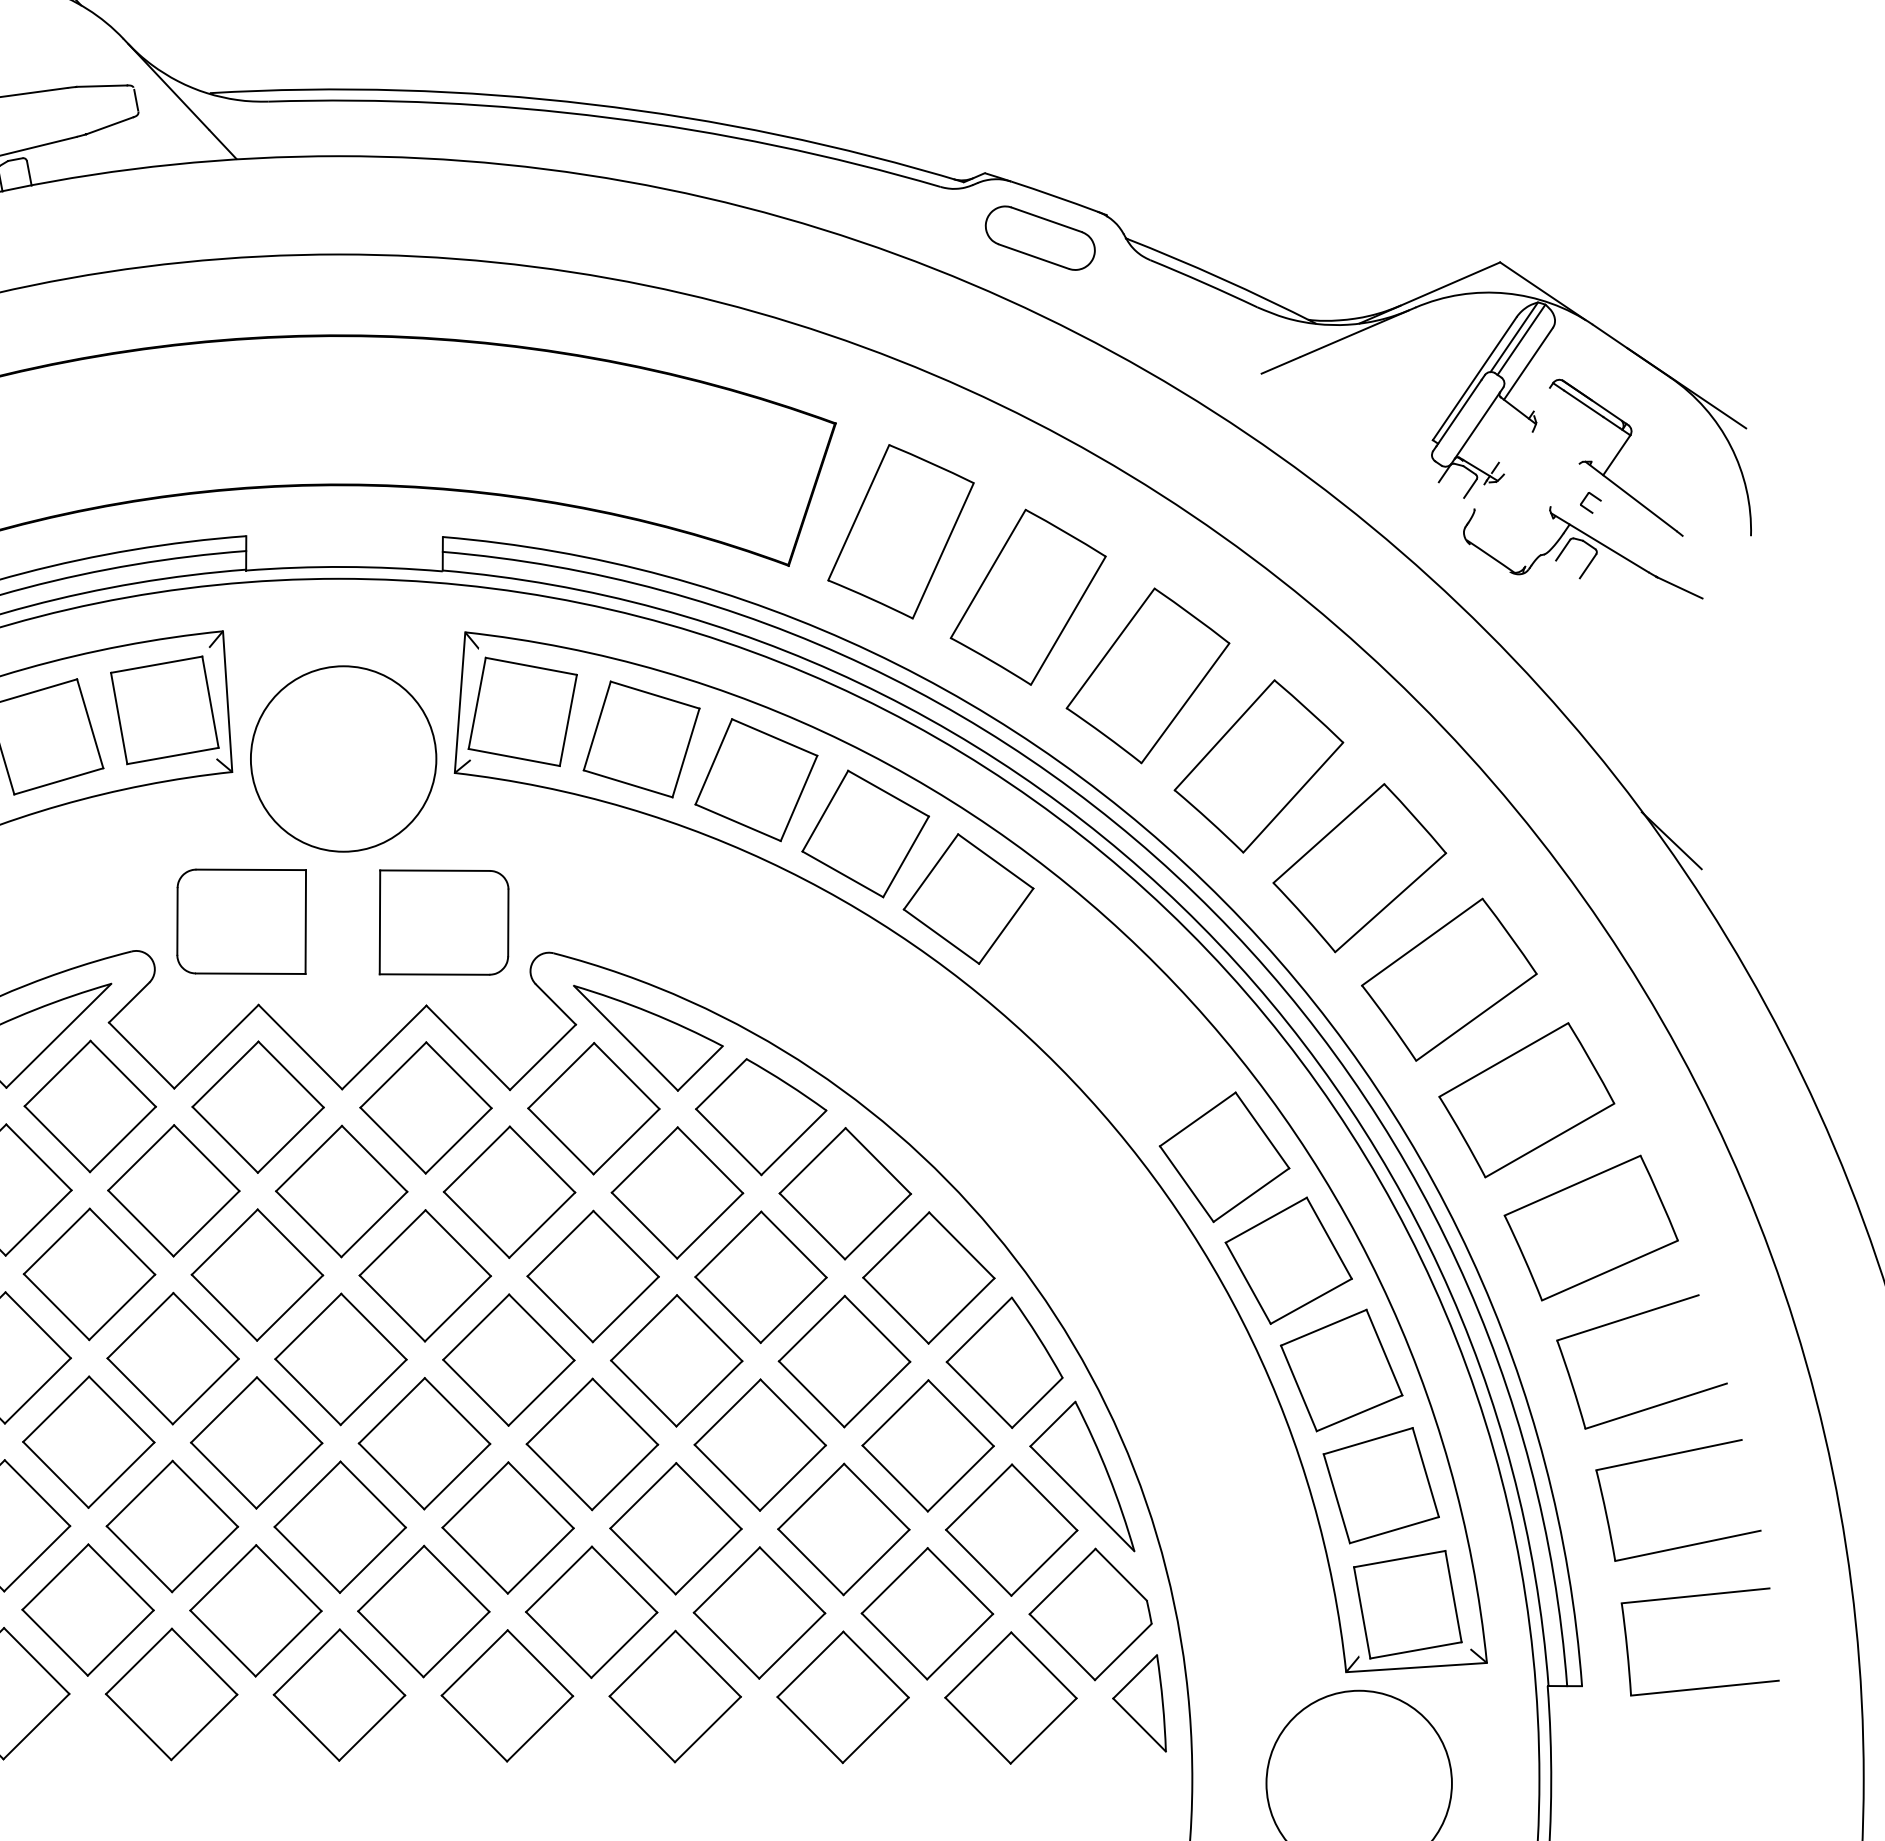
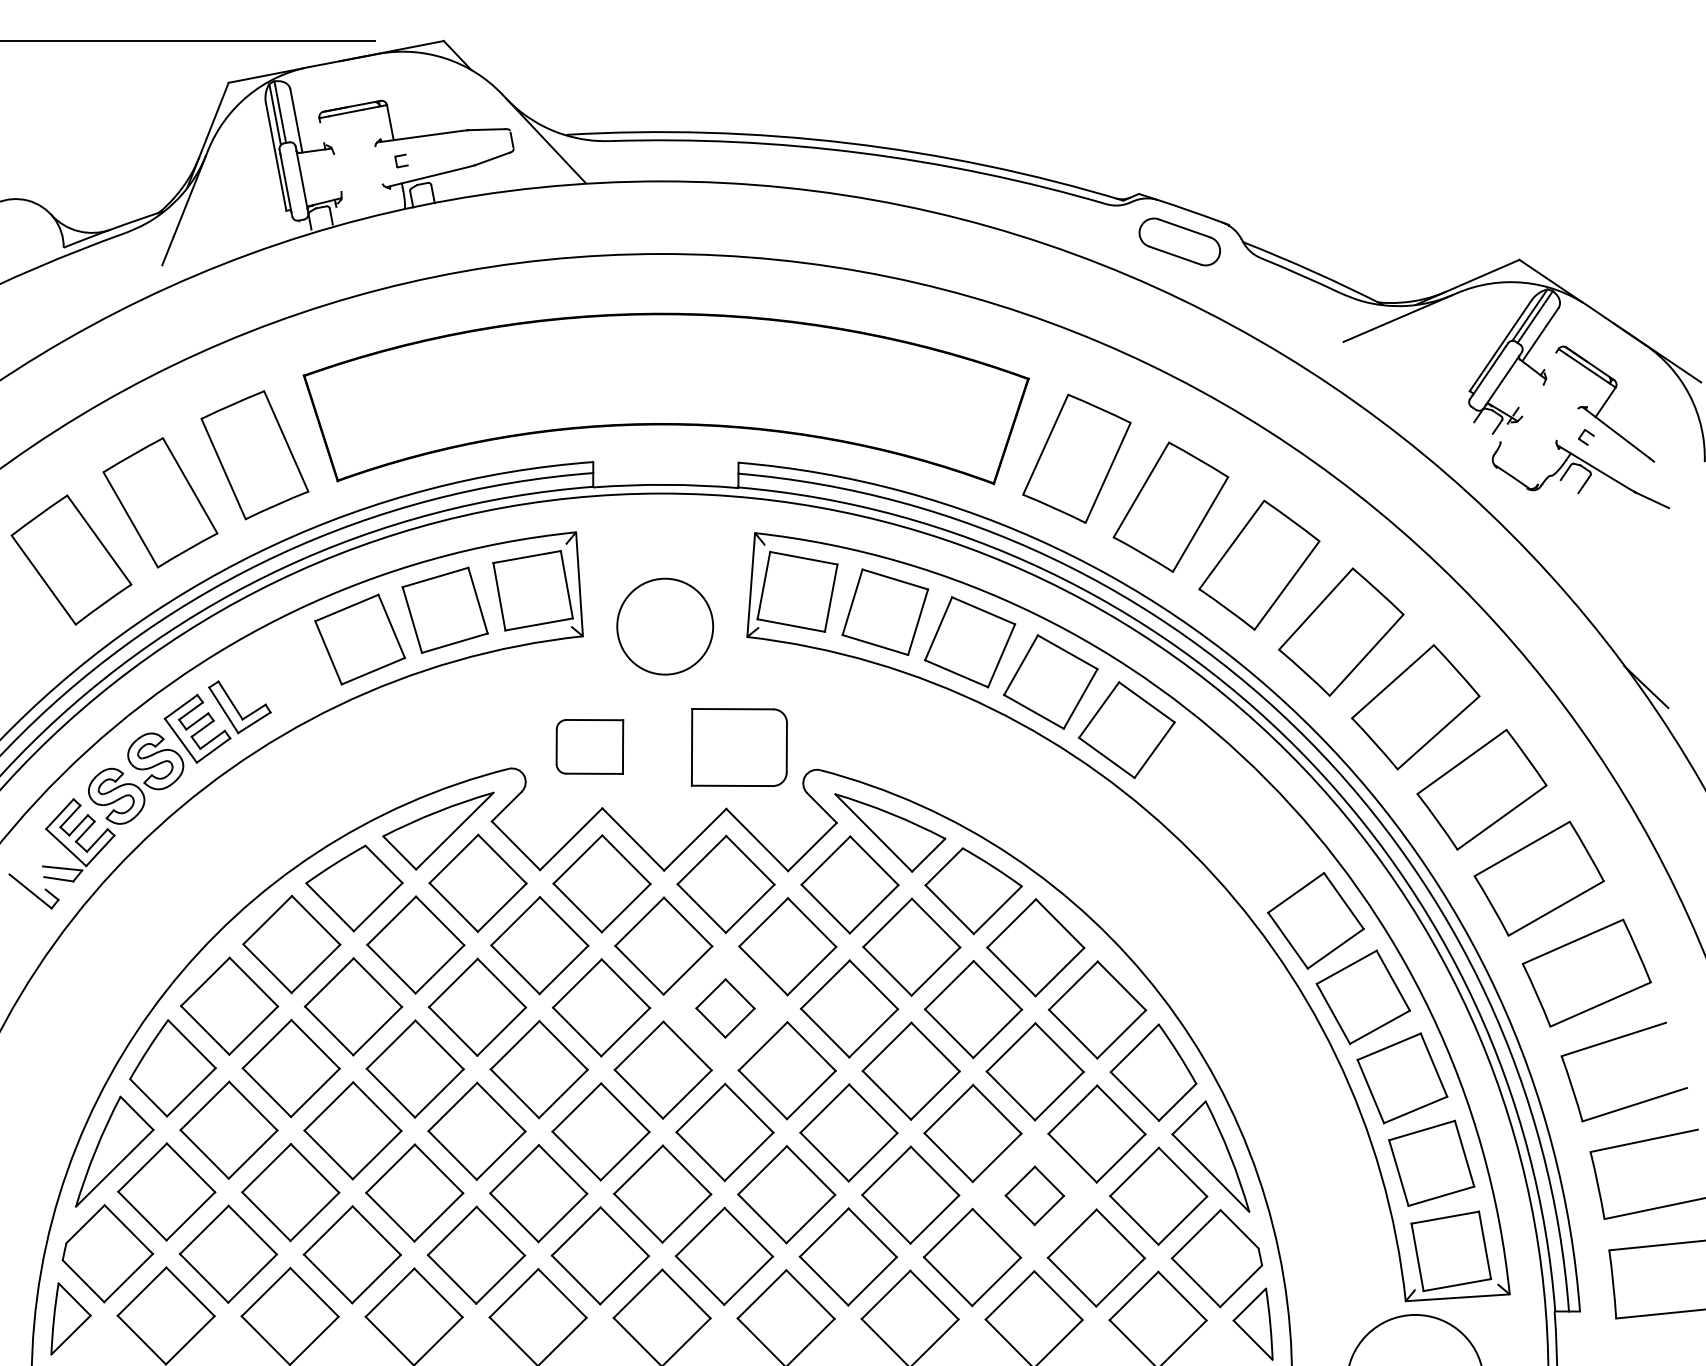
circle: (342, 758) -> (664, 626), size x0.7
part: (241, 921) -> (589, 746), size x0.7
part: (425, 1275) -> (725, 1008), size x0.6
part: (843, 1529) -> (1034, 1195), size x0.6

